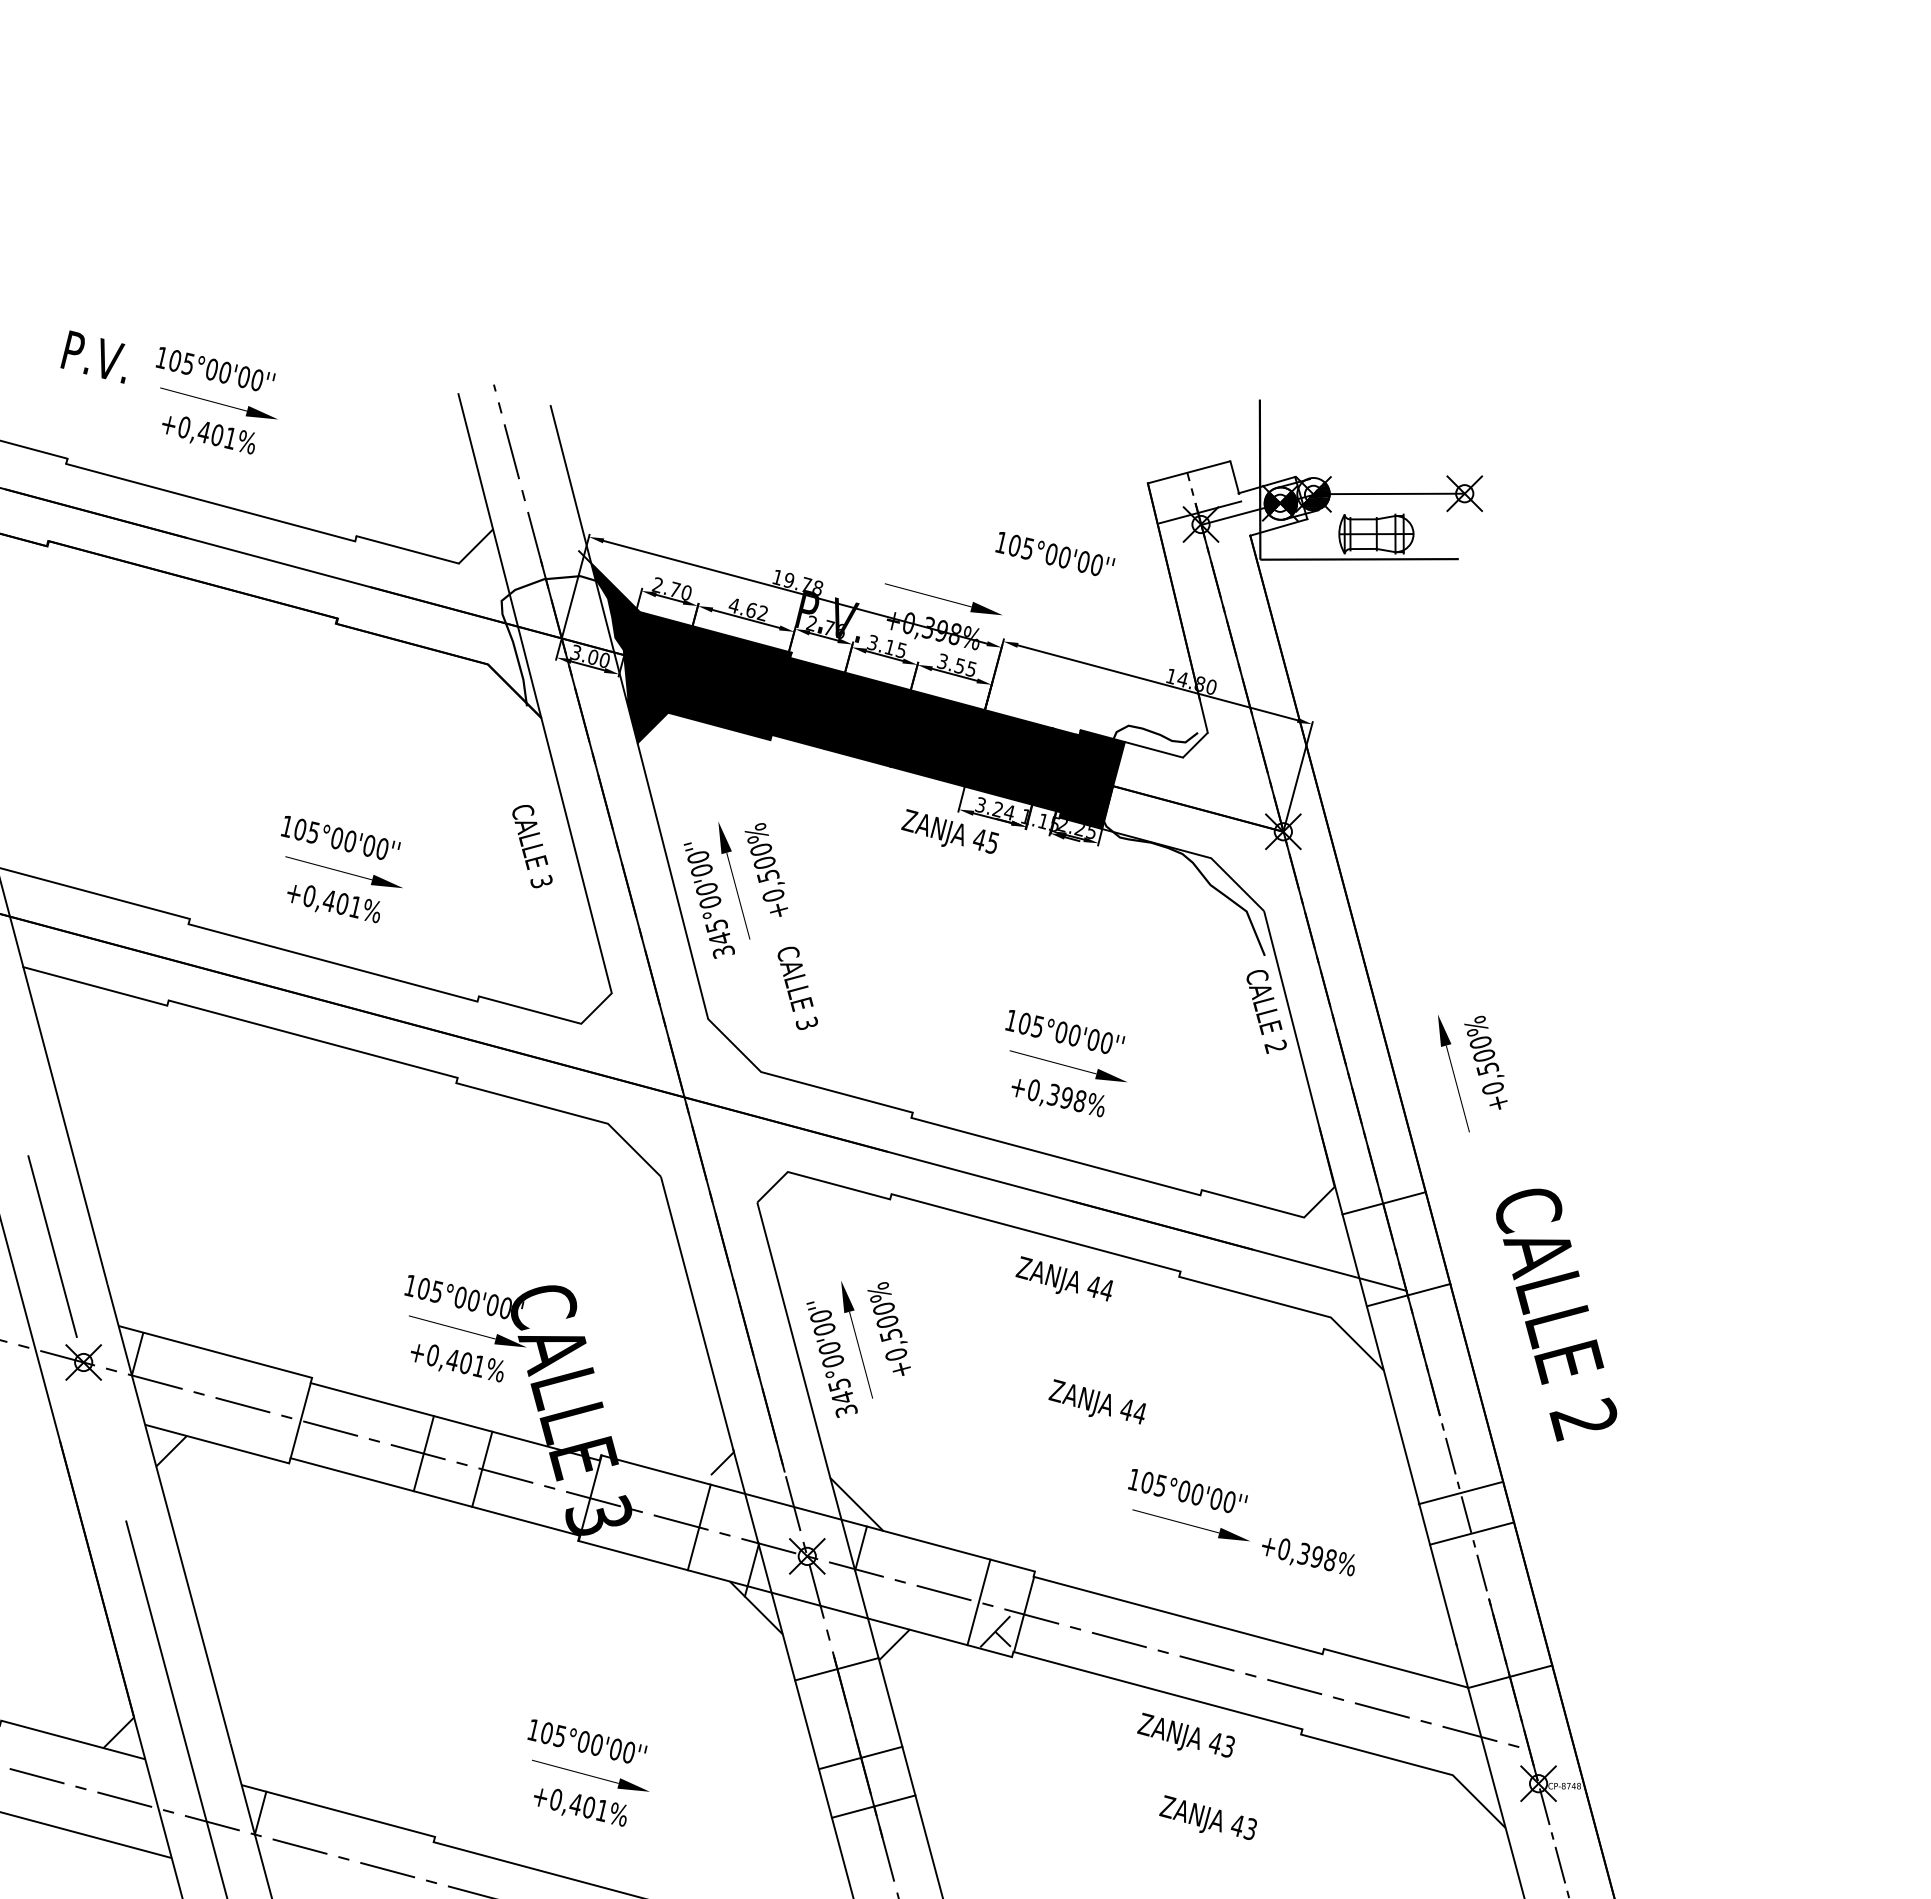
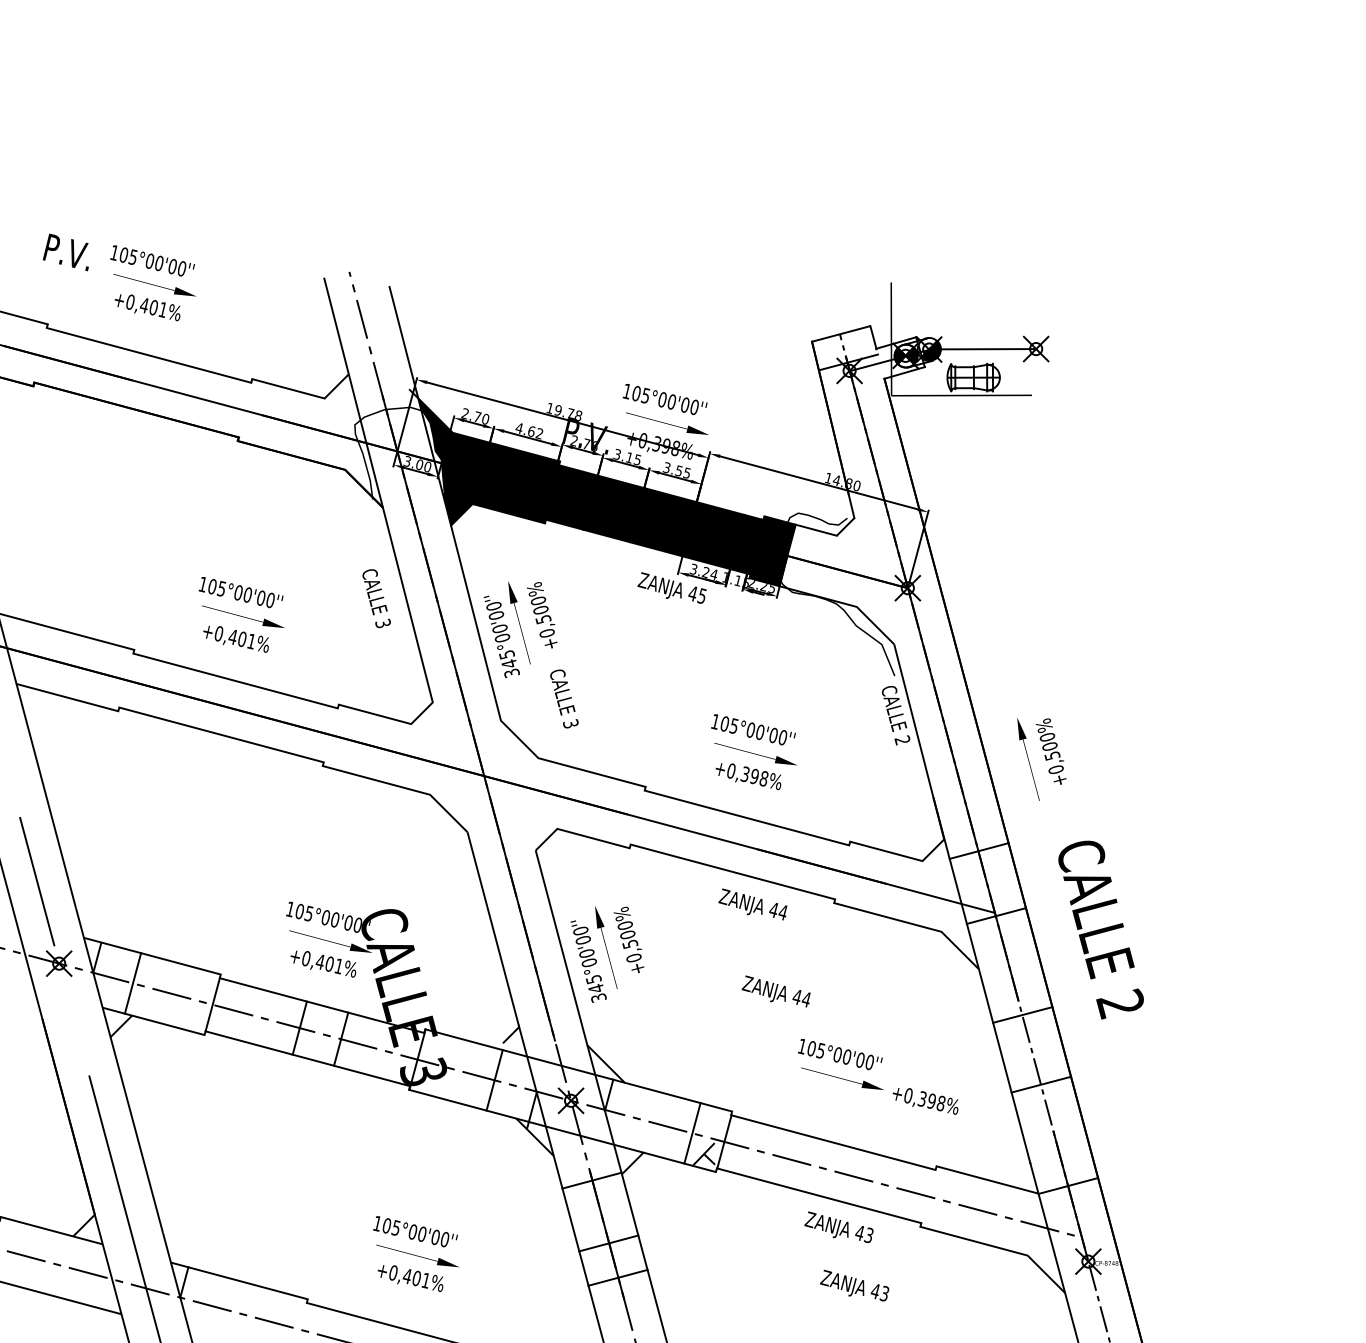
text: (1055, 553) -> (665, 399), moved
line: (187, 1390) -> (132, 983), added
line: (1460, 1492) -> (1022, 1014), moved

